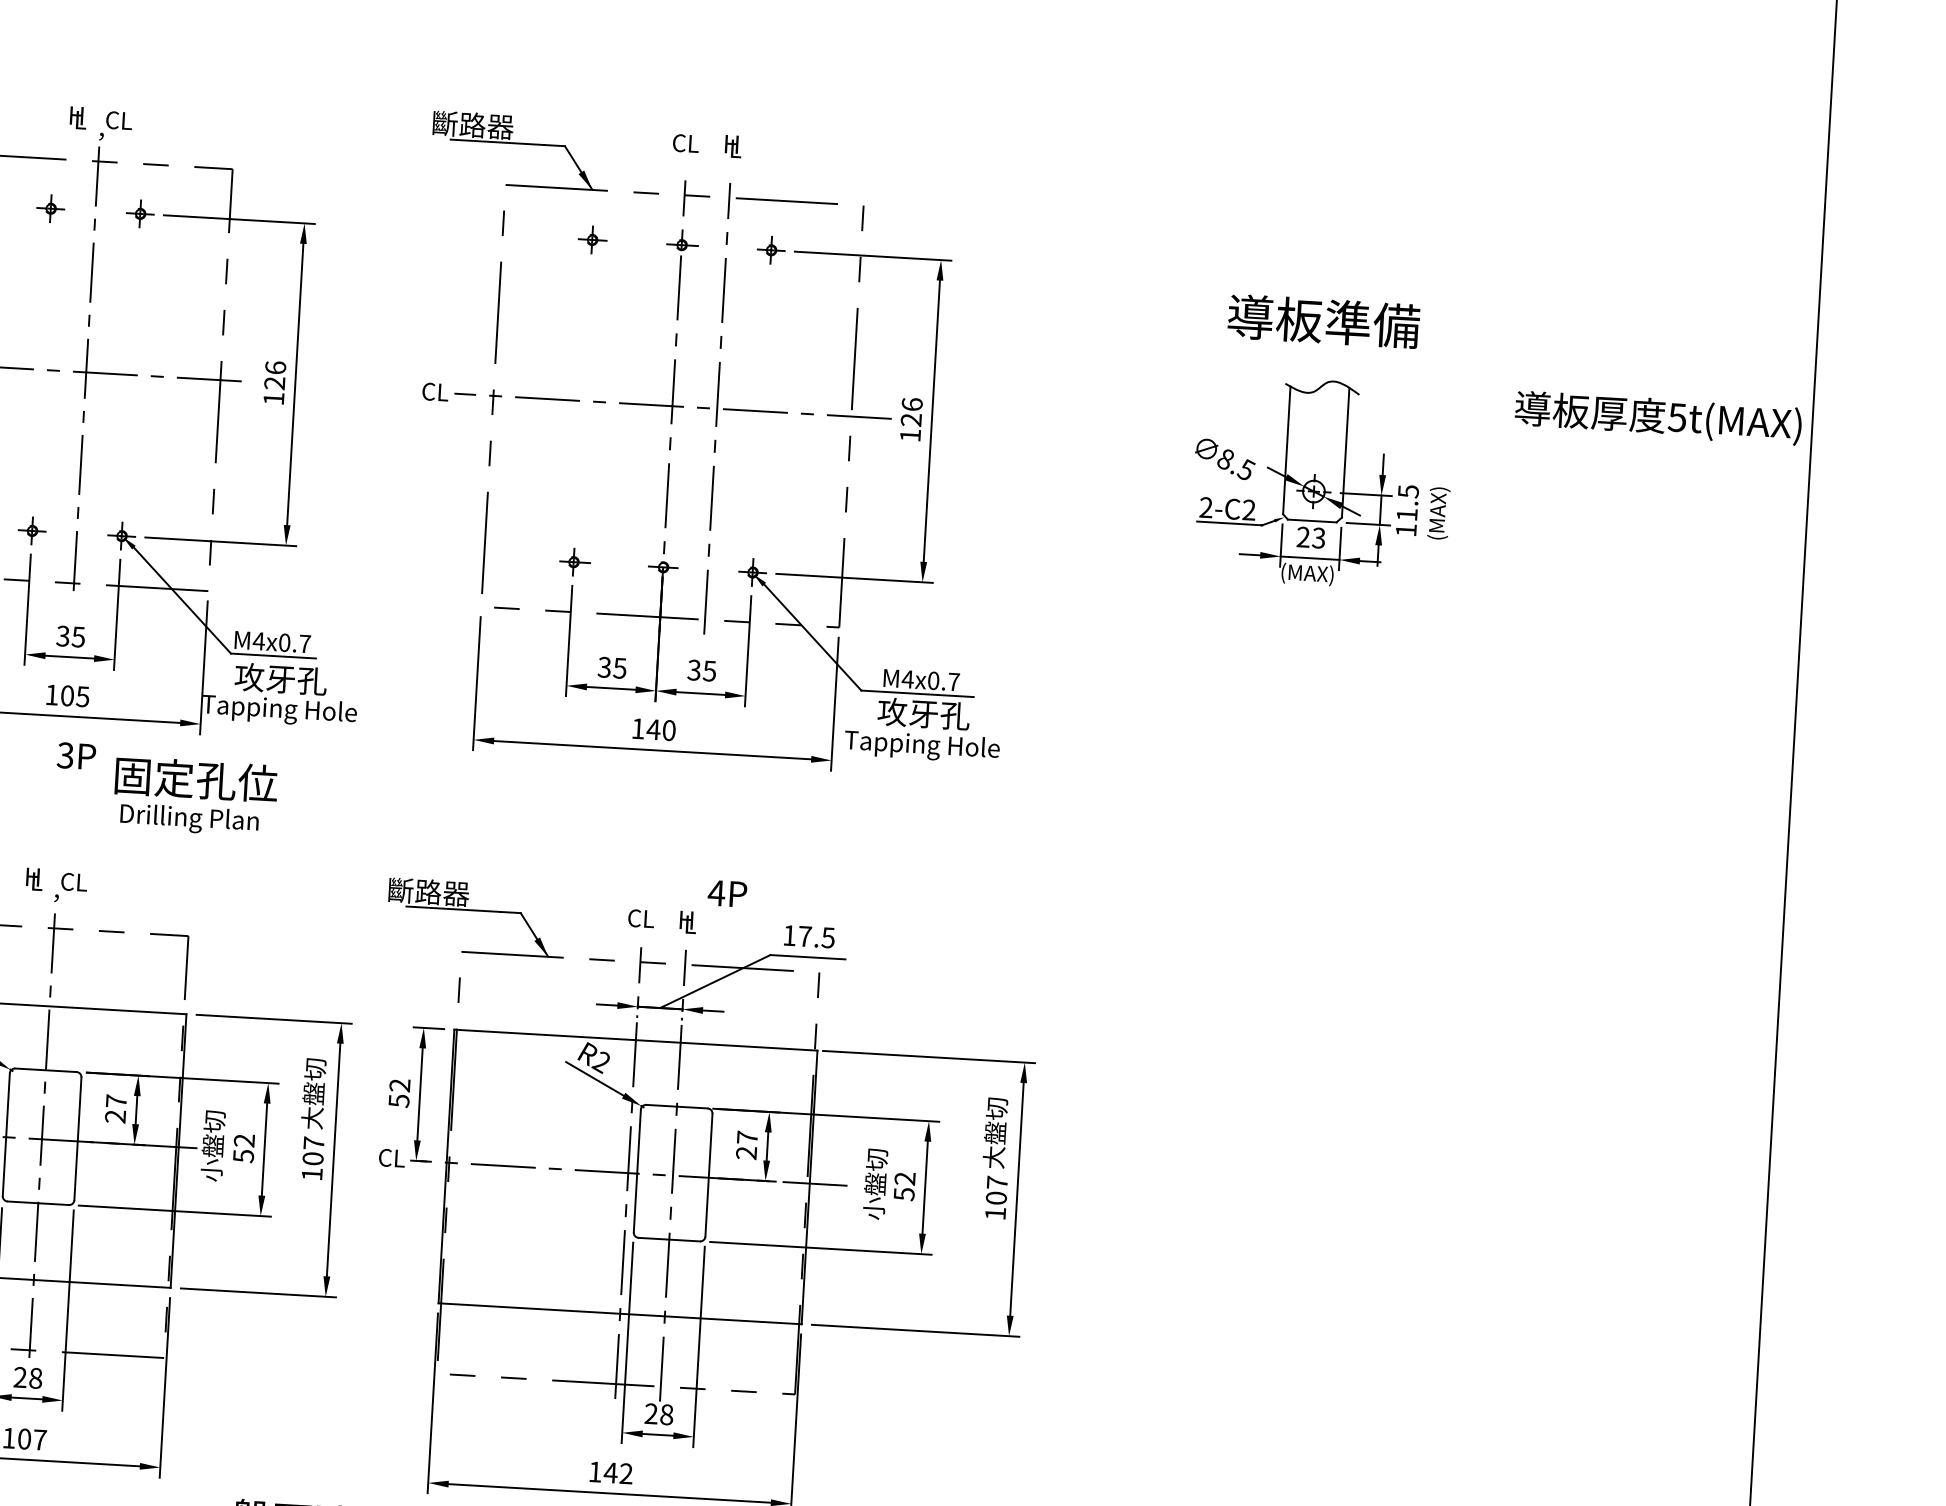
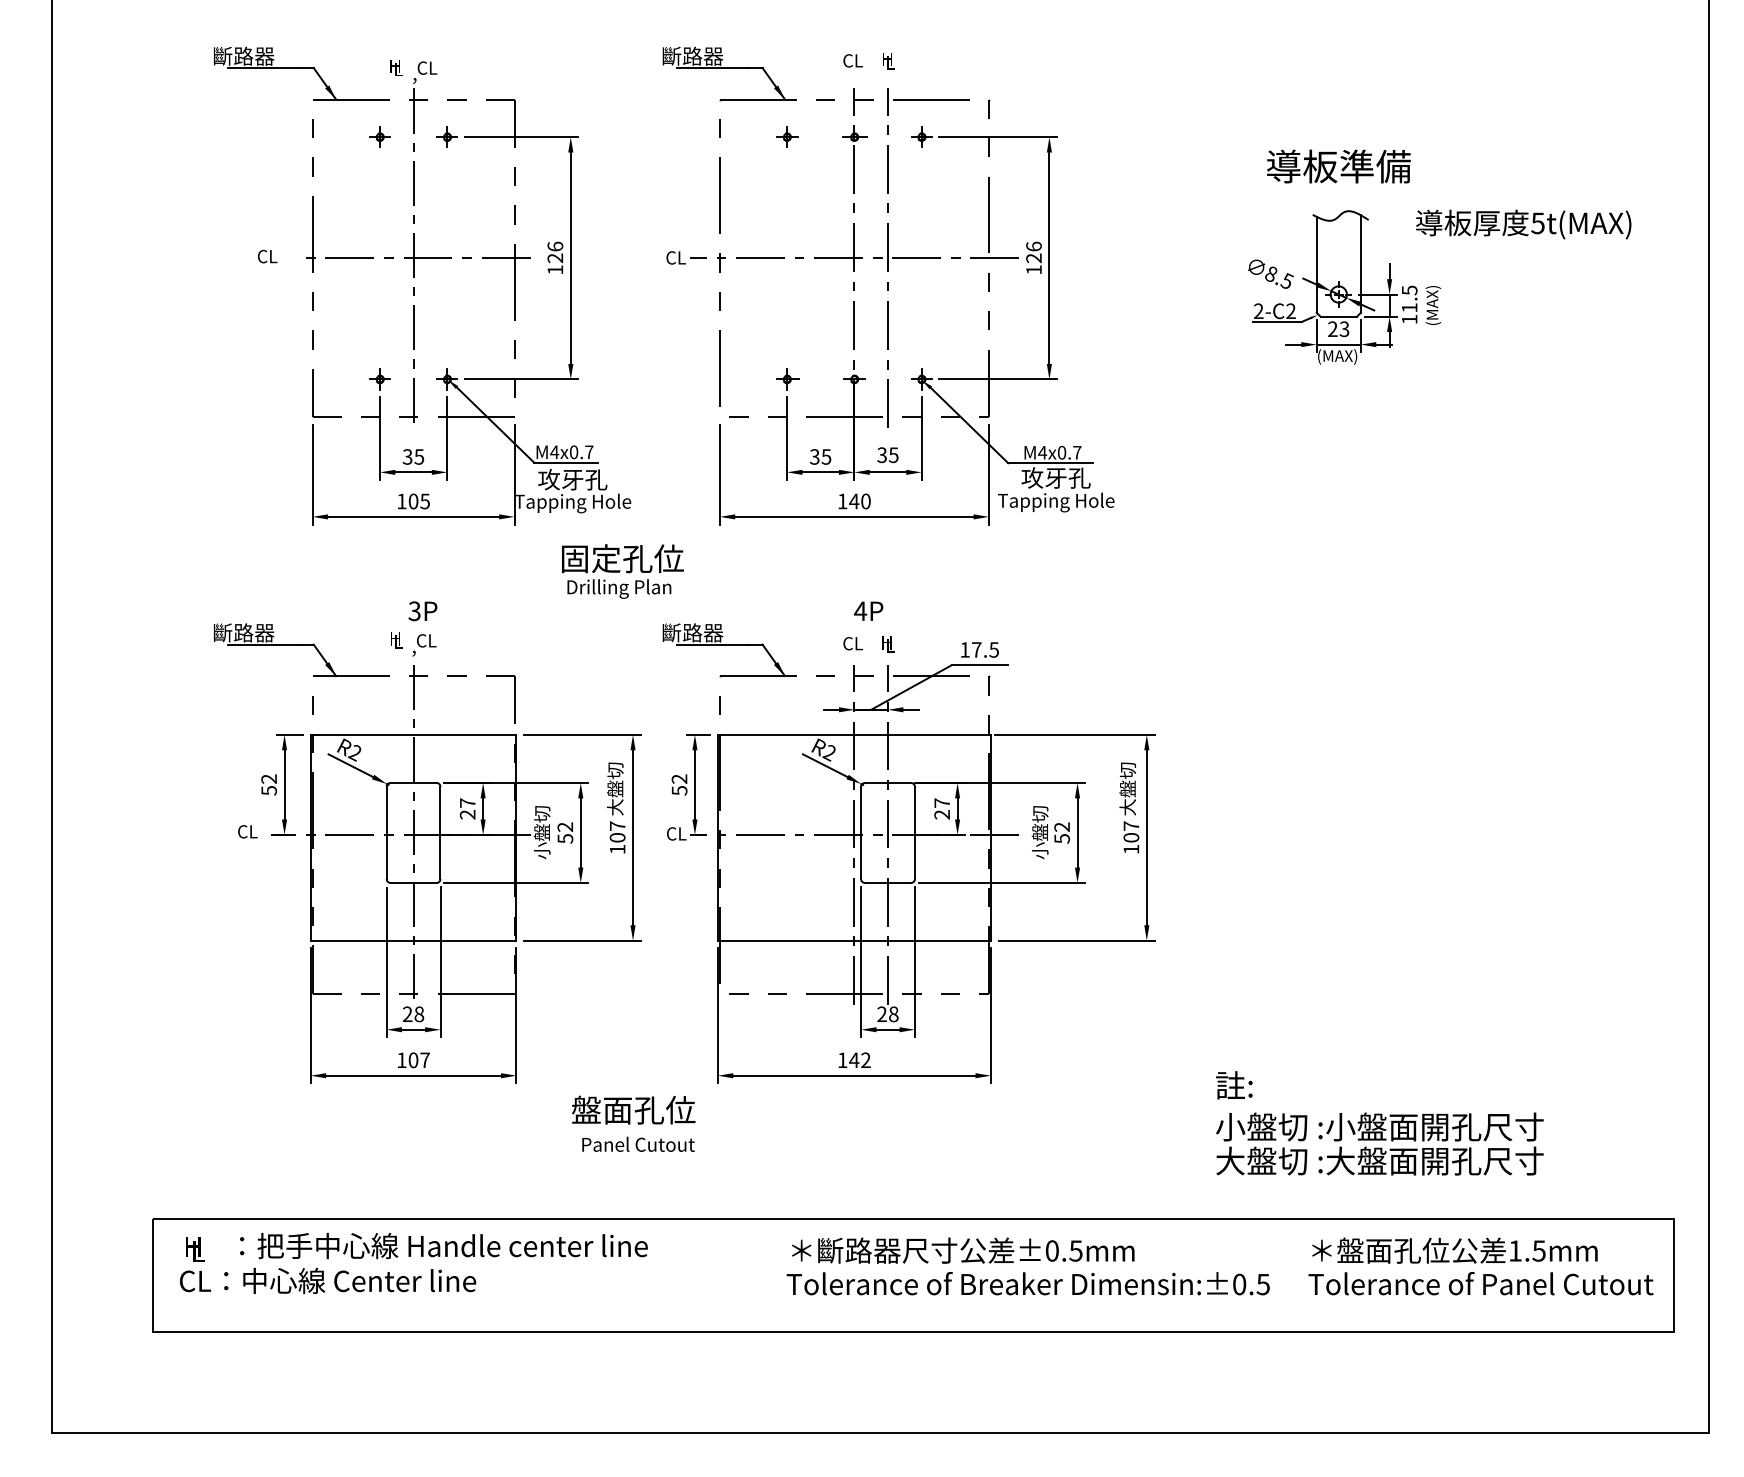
text: (1658, 417) -> (1523, 224), moved
text: (75, 756) -> (422, 611), moved
text: (195, 796) -> (622, 571), moved
text: (727, 892) -> (868, 610), moved

